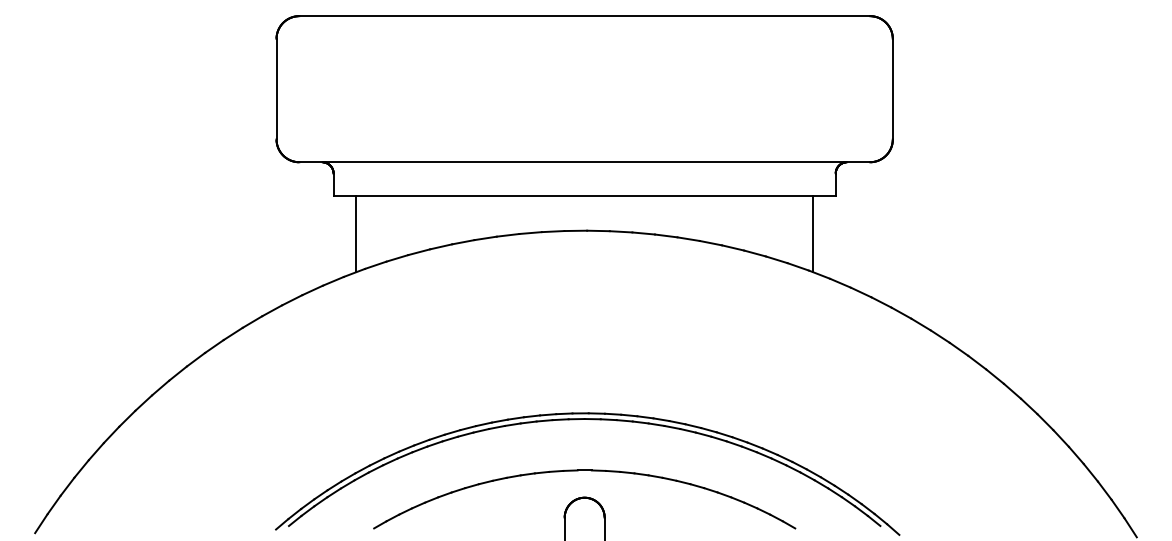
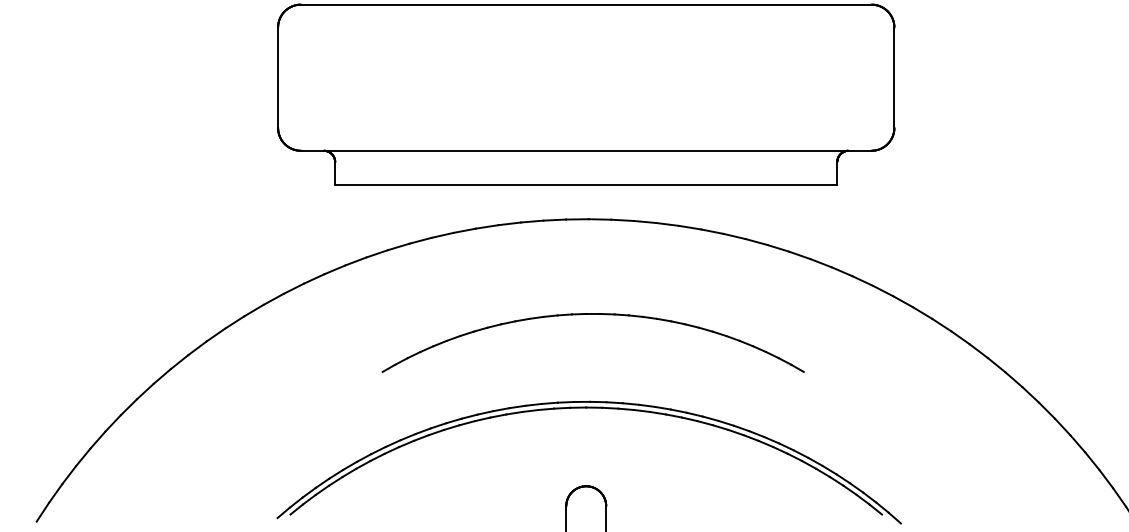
line: (356, 234) -> (358, 223), removed
line: (812, 234) -> (814, 223), removed
part: (578, 471) -> (587, 315), moved

